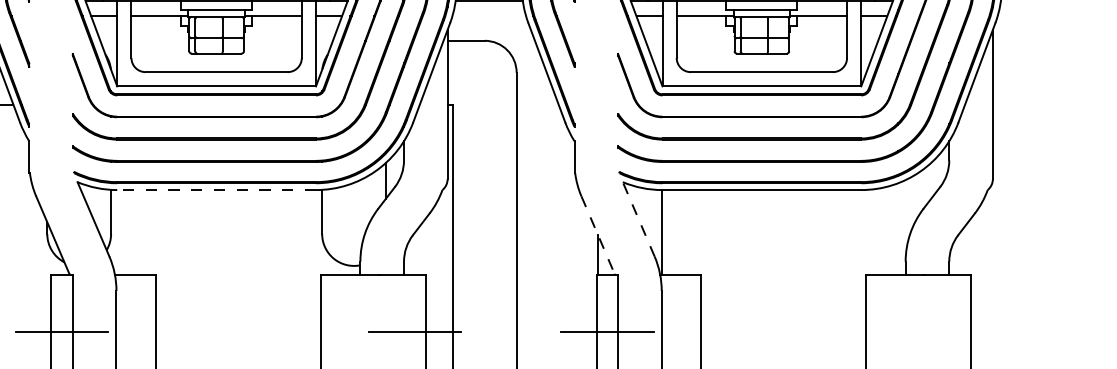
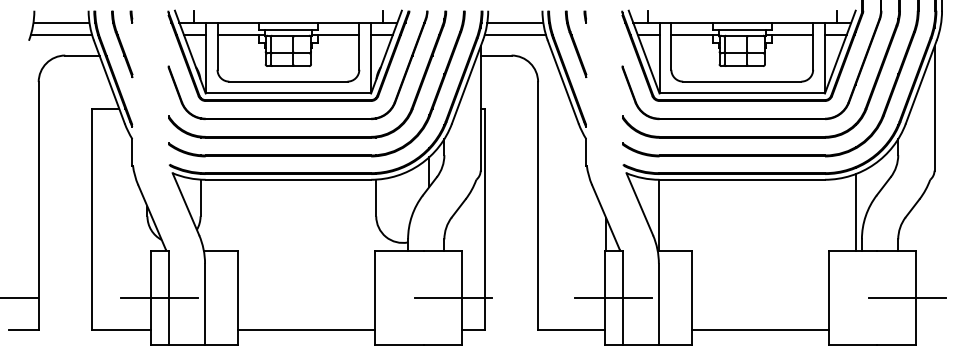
line: (489, 16) -> (515, 35), added
line: (216, 189) -> (288, 179), dashed -> solid
line: (638, 219) -> (639, 204), dashed -> solid
line: (897, 229) -> (855, 212), added
line: (597, 235) -> (605, 217), dashed -> solid
line: (959, 331) -> (906, 297), added

